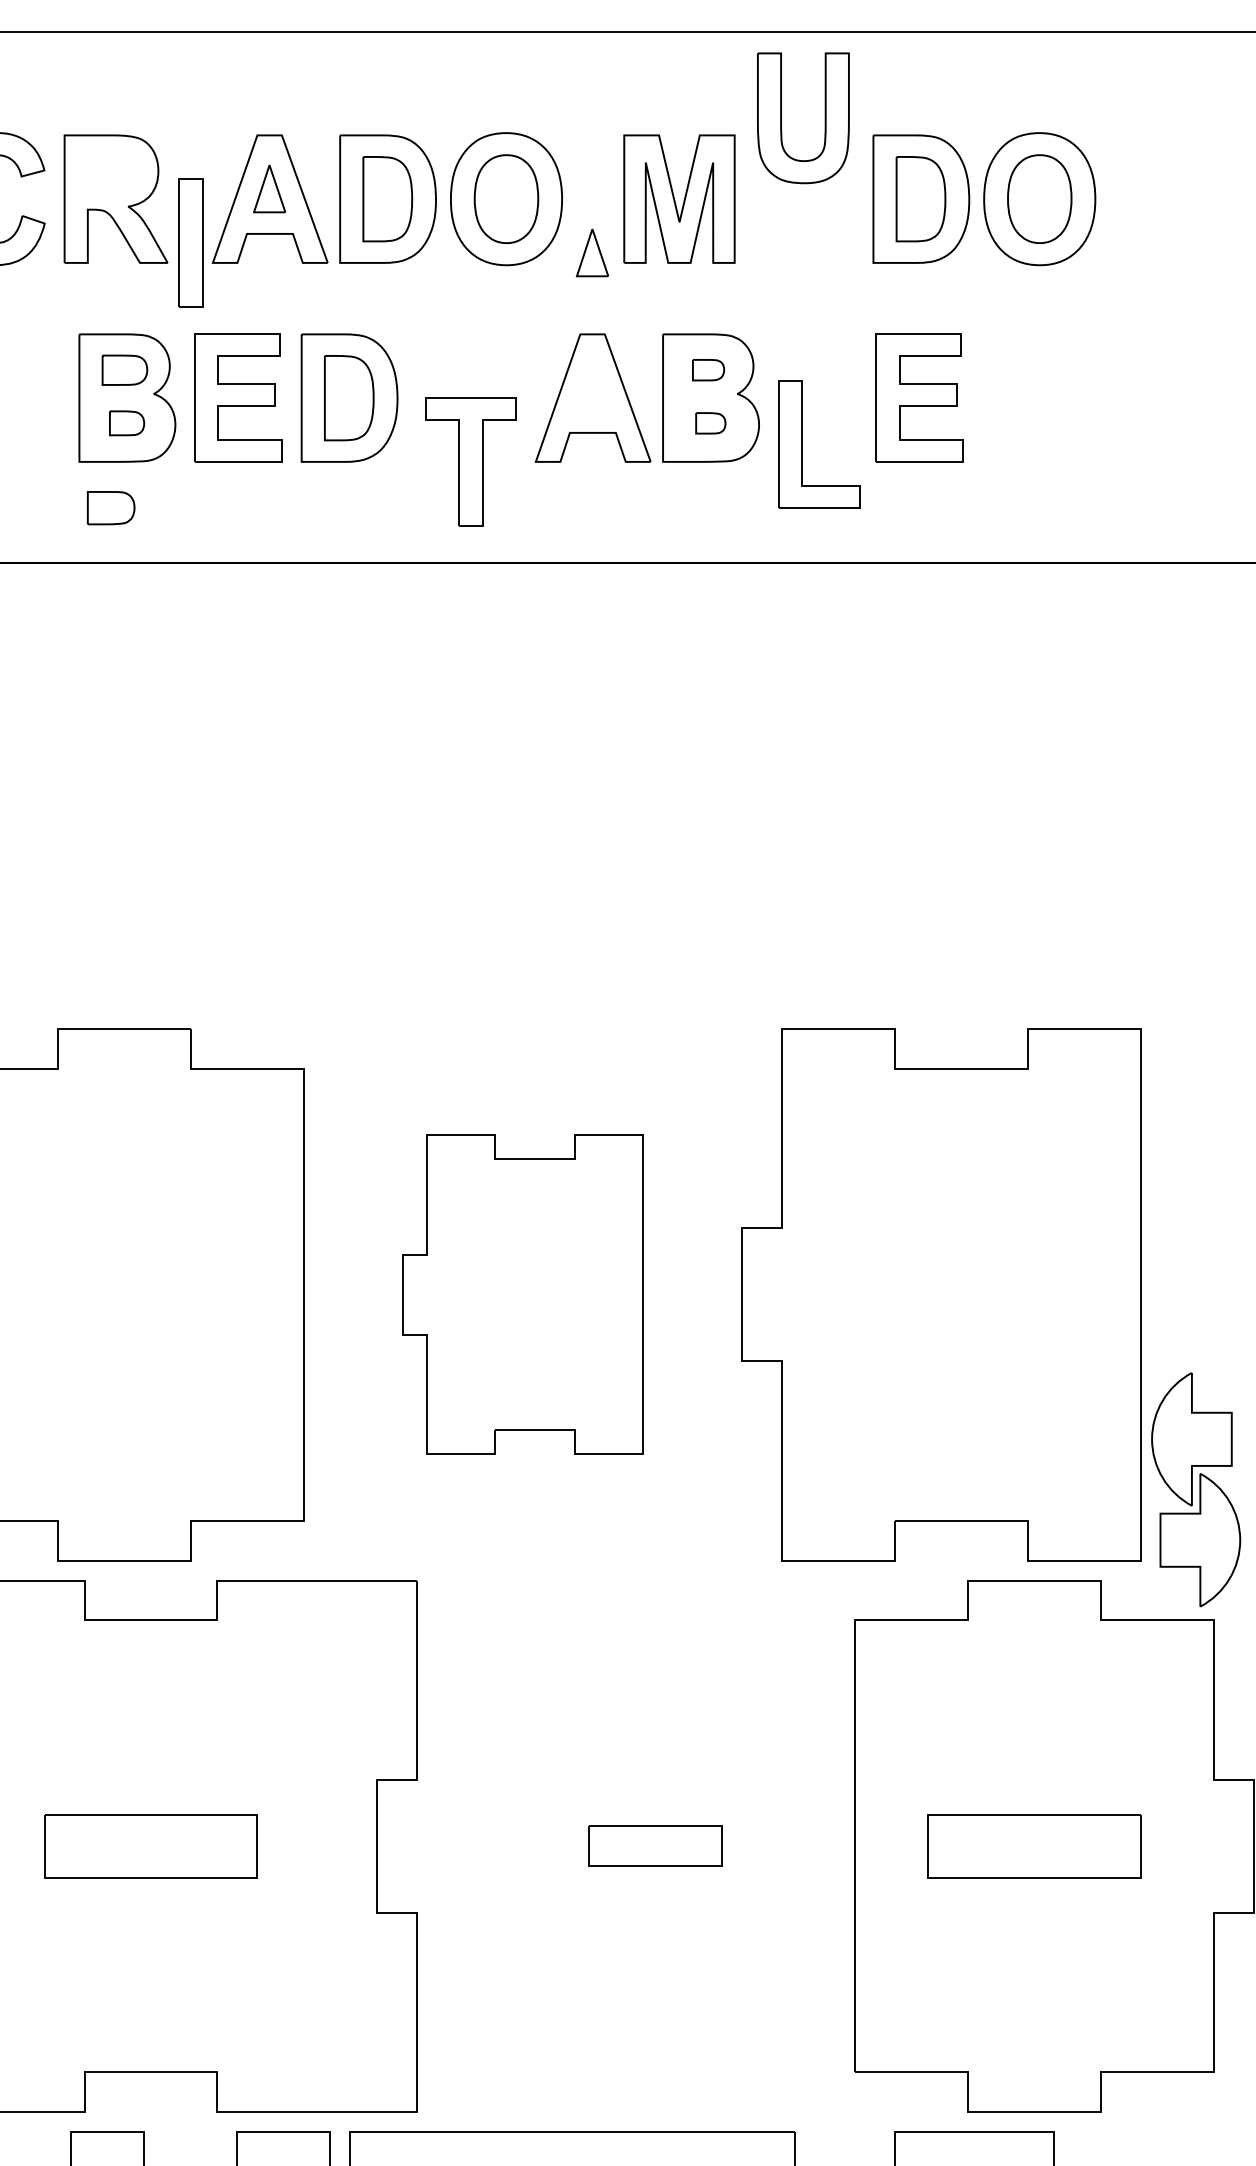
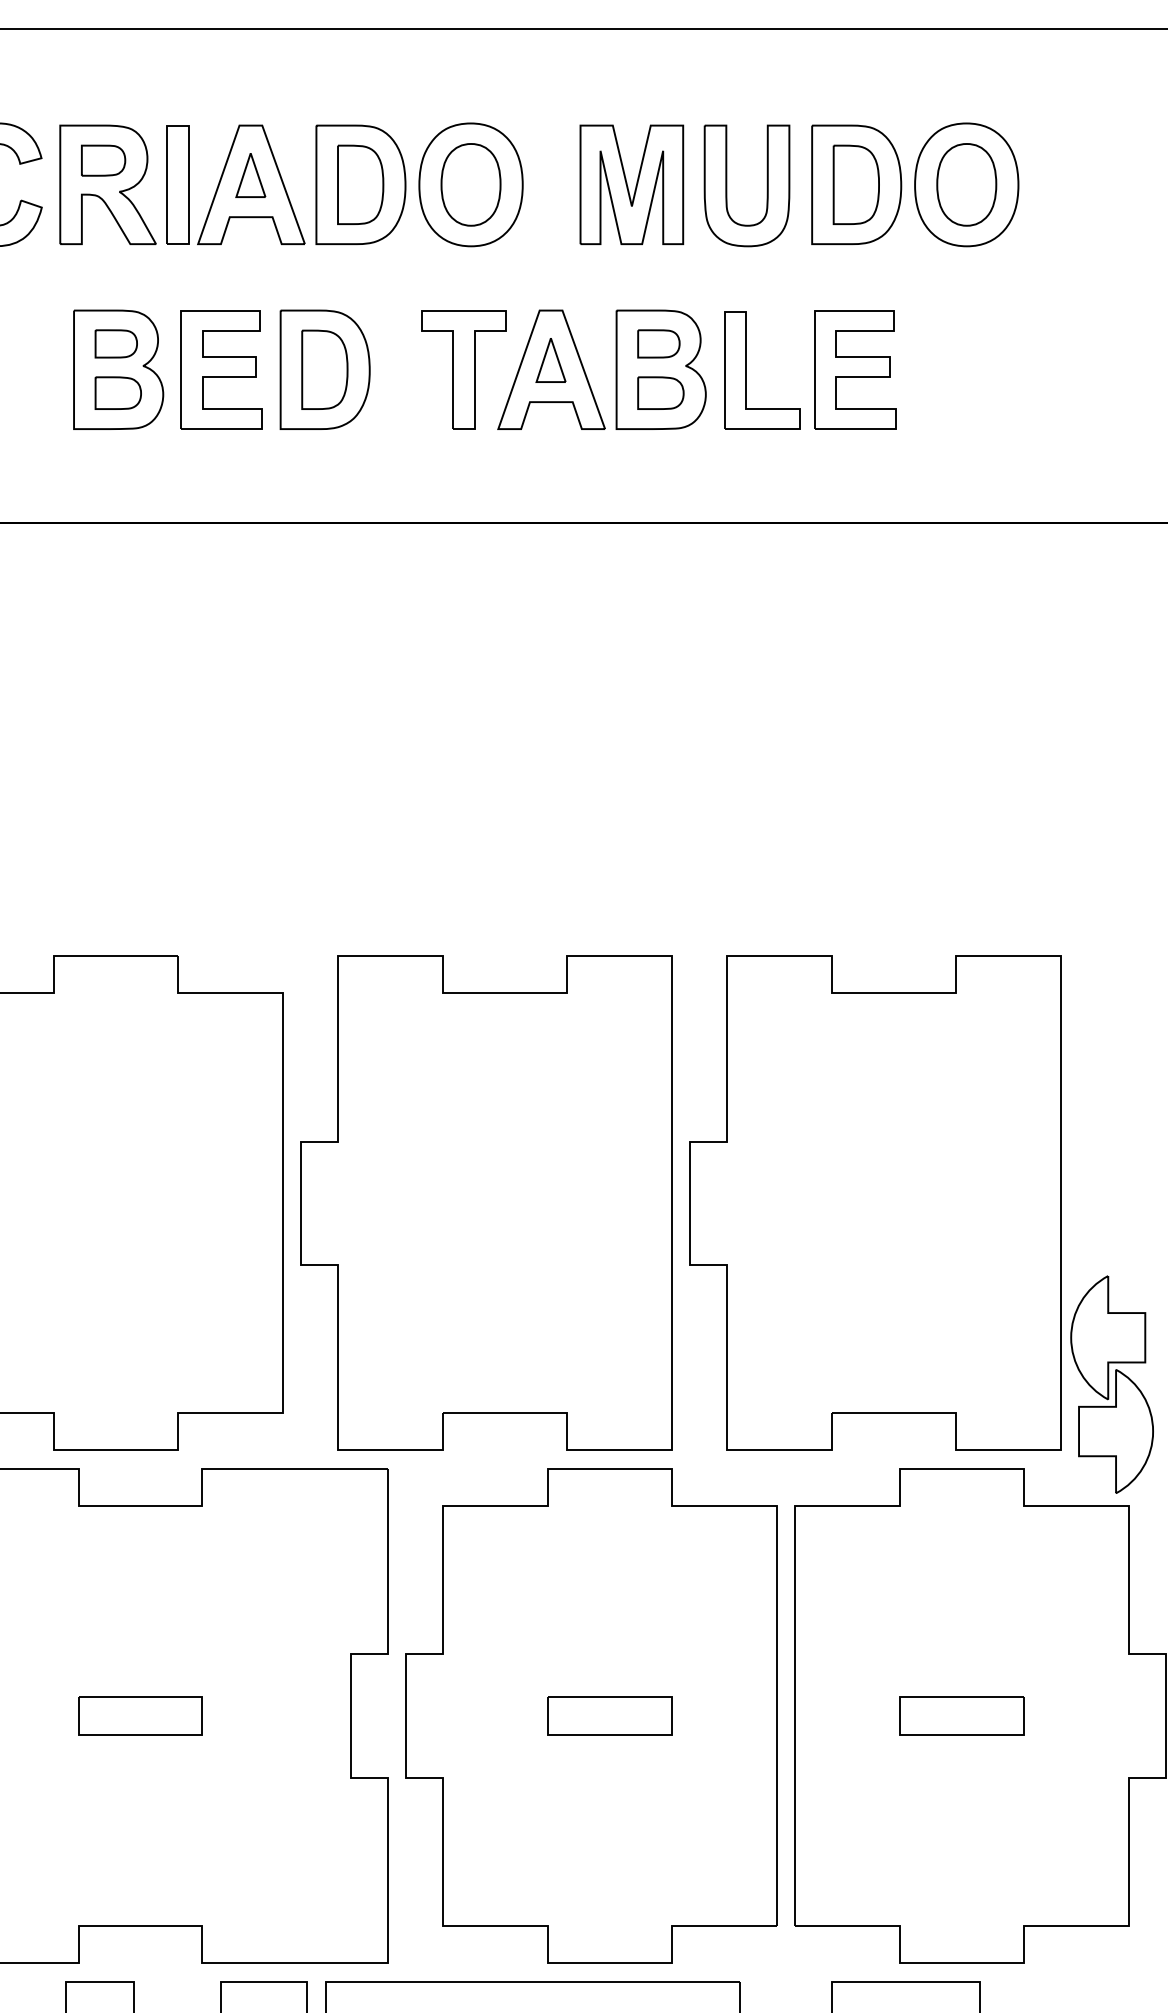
part: (824, 118) -> (766, 186), moved
part: (190, 242) -> (177, 184), moved
part: (592, 252) -> (550, 359), moved
part: (708, 369) -> (658, 343), size x1.43
part: (126, 423) -> (117, 393), size x1.43
part: (710, 423) -> (660, 393), size x1.67
part: (802, 444) -> (746, 370), moved
part: (470, 461) -> (463, 369), moved
part: (111, 508) -> (103, 161), moved
part: (522, 1294) -> (485, 1203), size x1.67
part: (150, 1845) -> (140, 1715), size x0.62
part: (1034, 1845) -> (961, 1715), size x0.62
part: (635, 1846) -> (590, 1716), added

